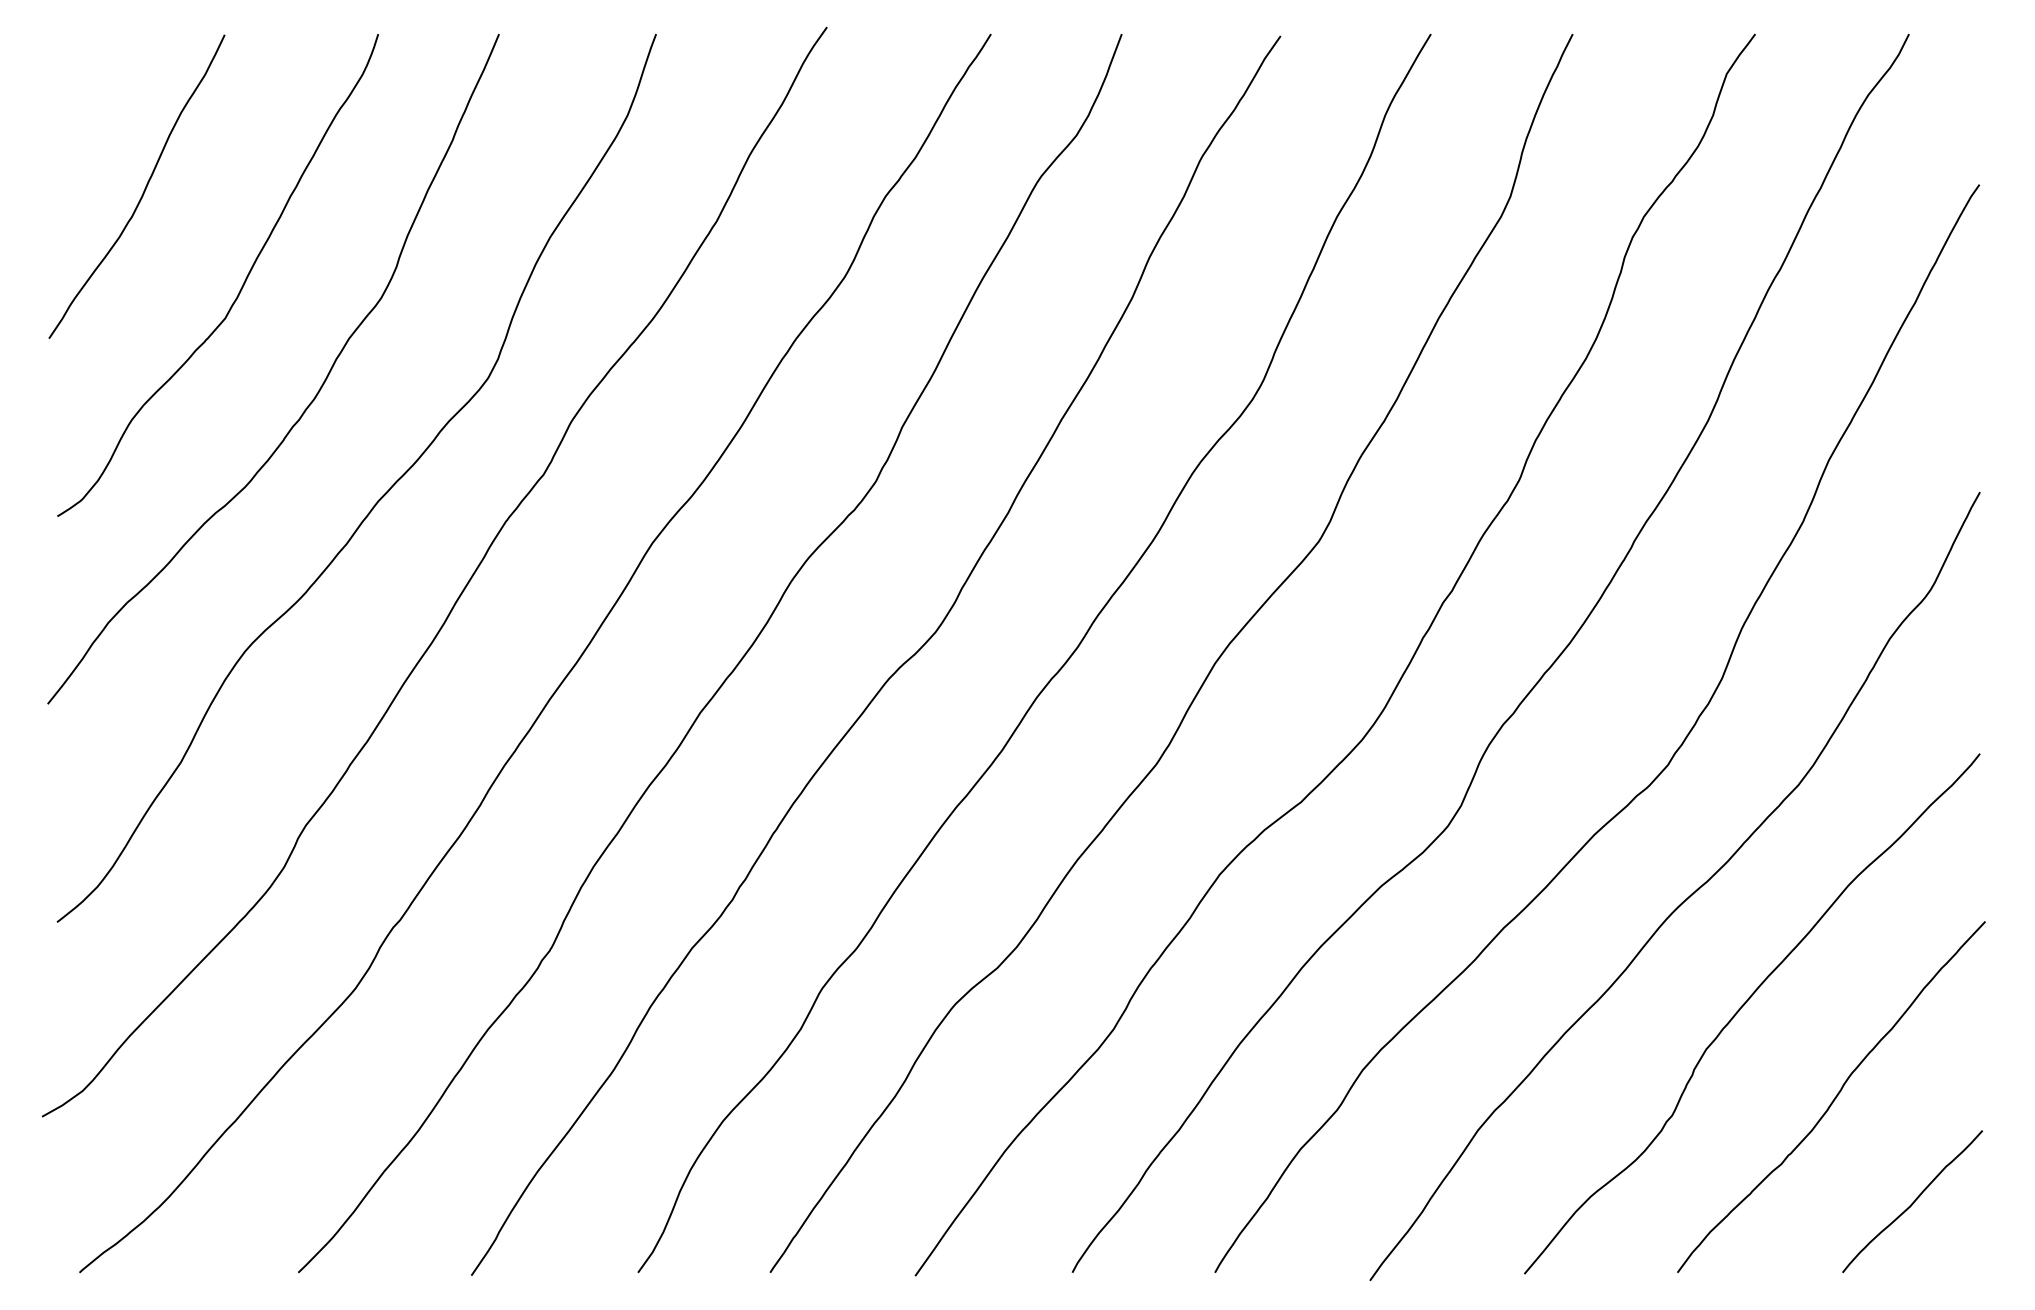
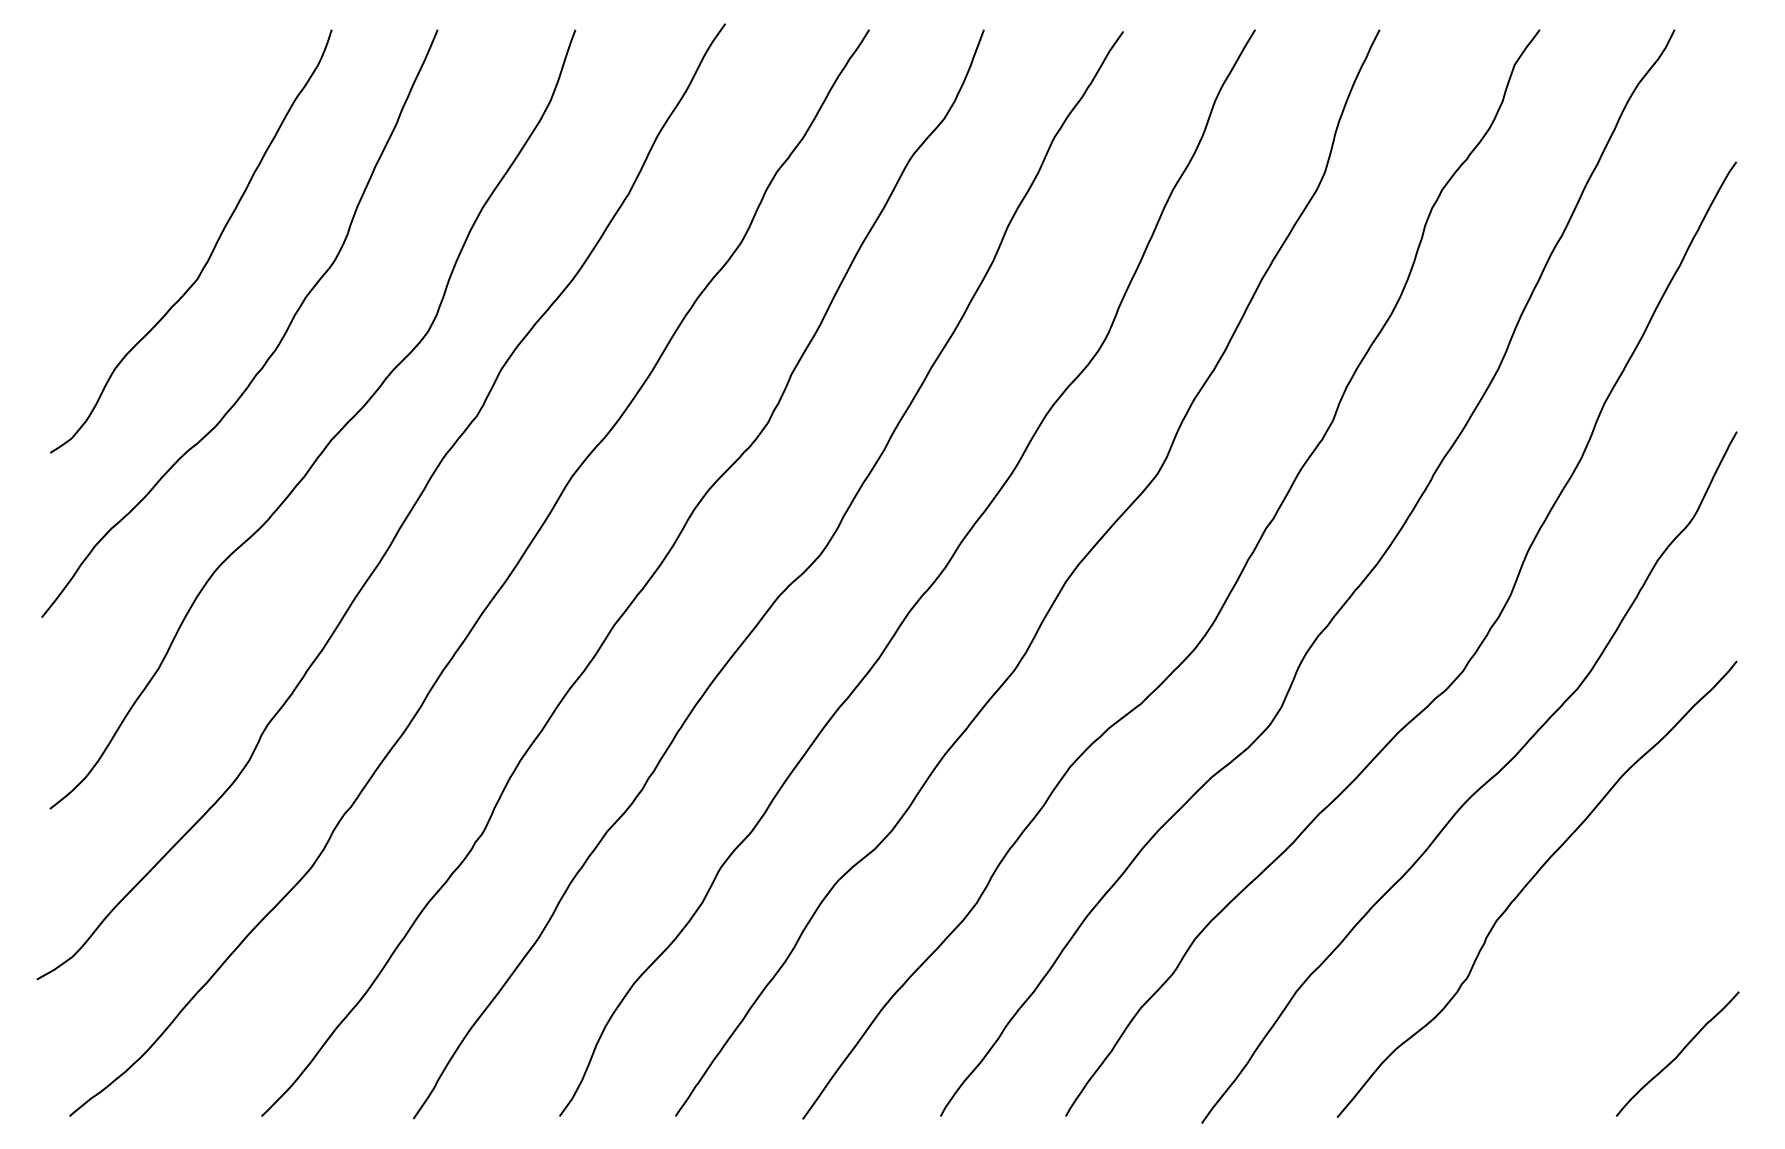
curve: (143, 190) -> (125, 166), removed
curve: (1834, 1097) -> (1609, 962), removed

